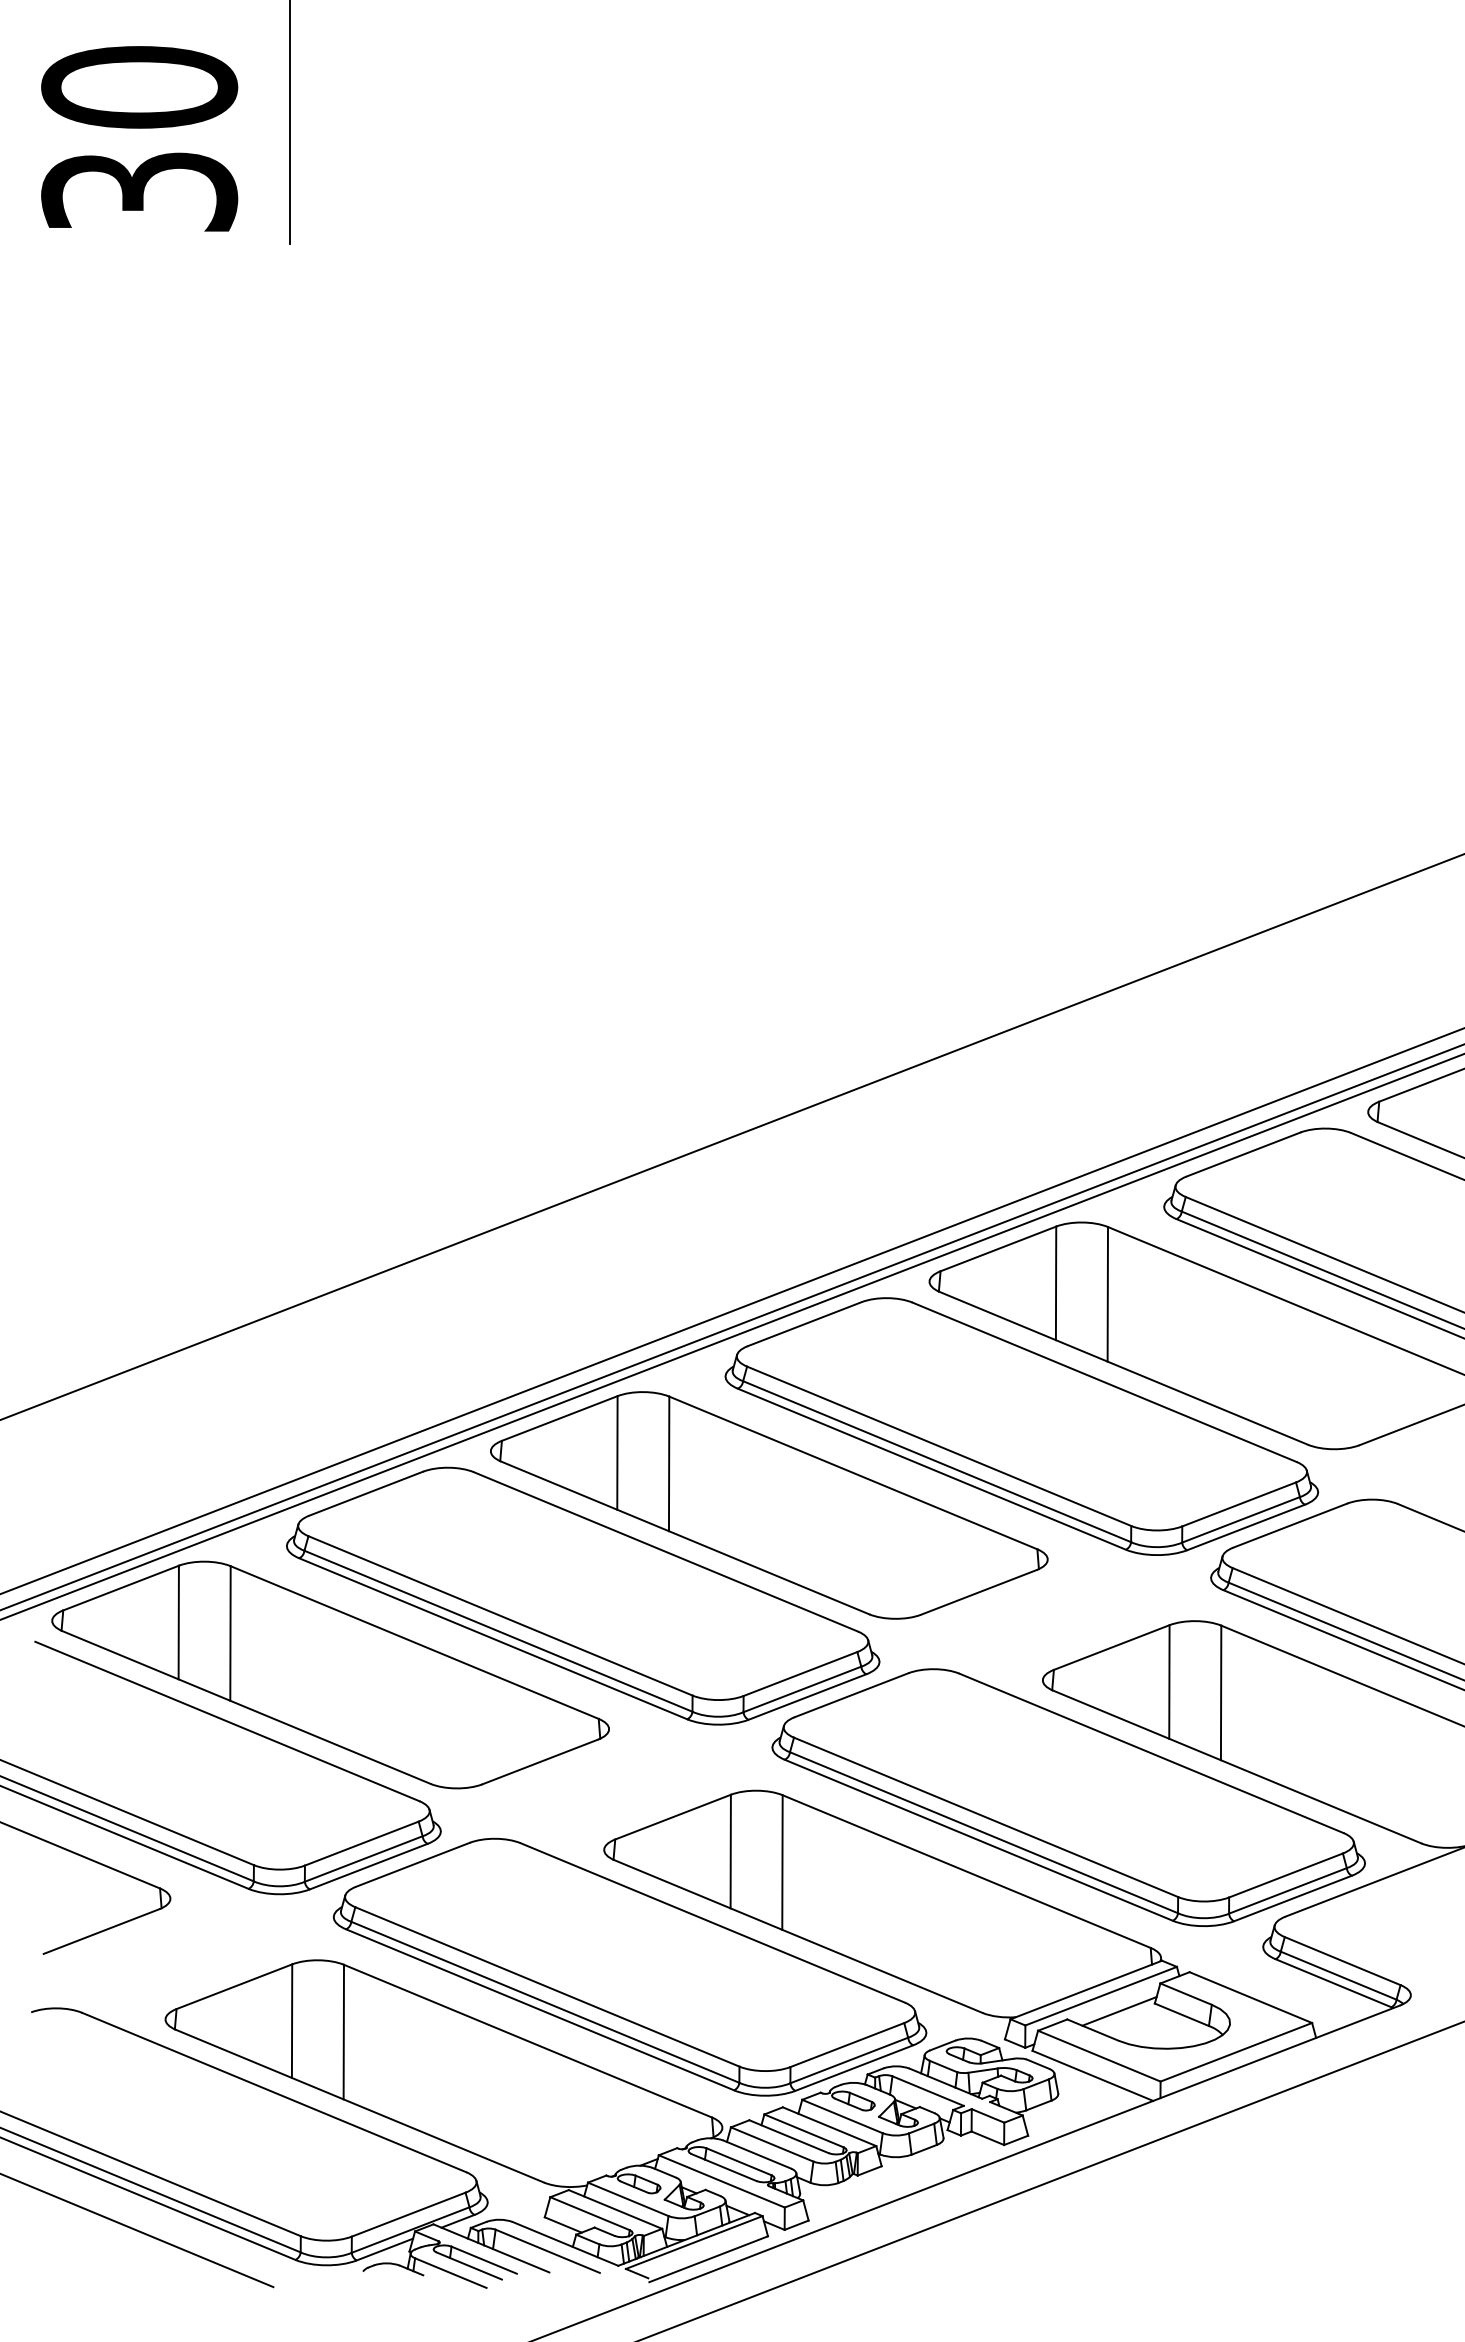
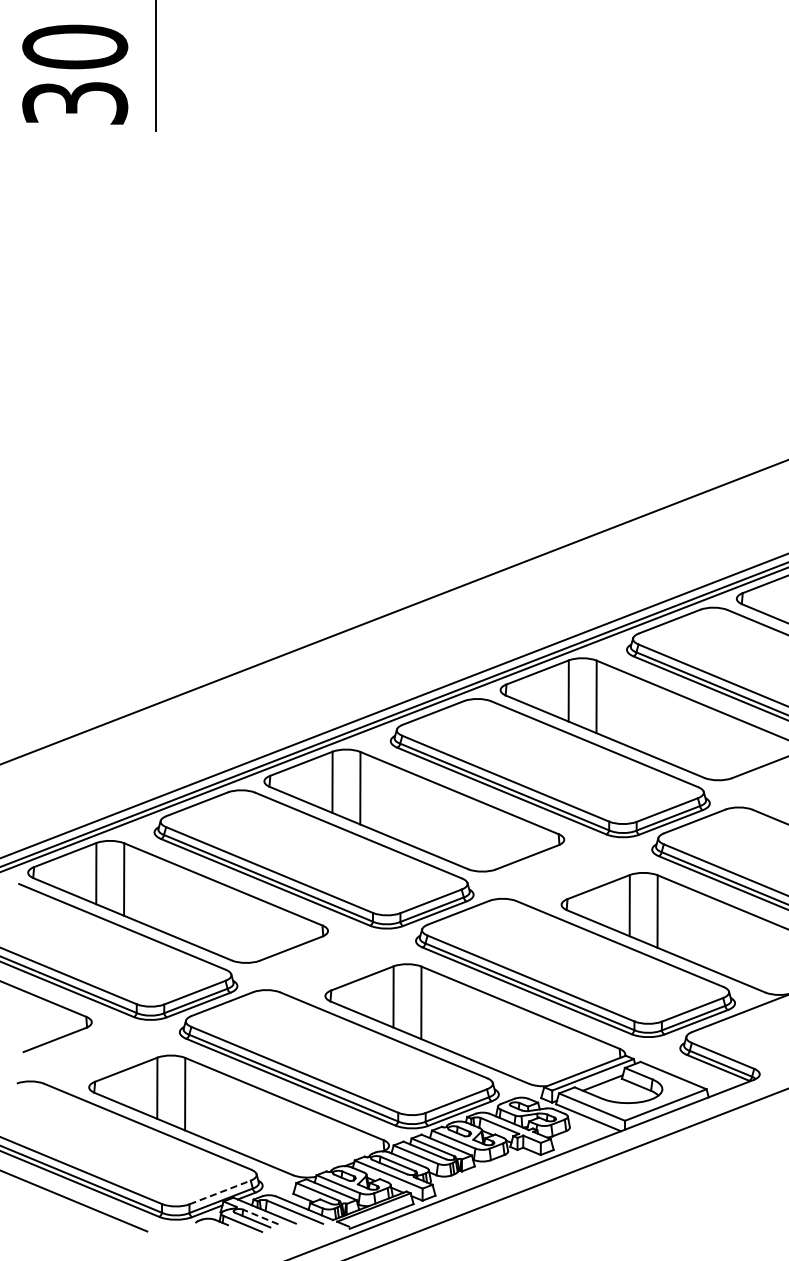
line: (409, 2214) -> (220, 1192), solid -> dashed
line: (483, 2259) -> (260, 1216), solid -> dashed

